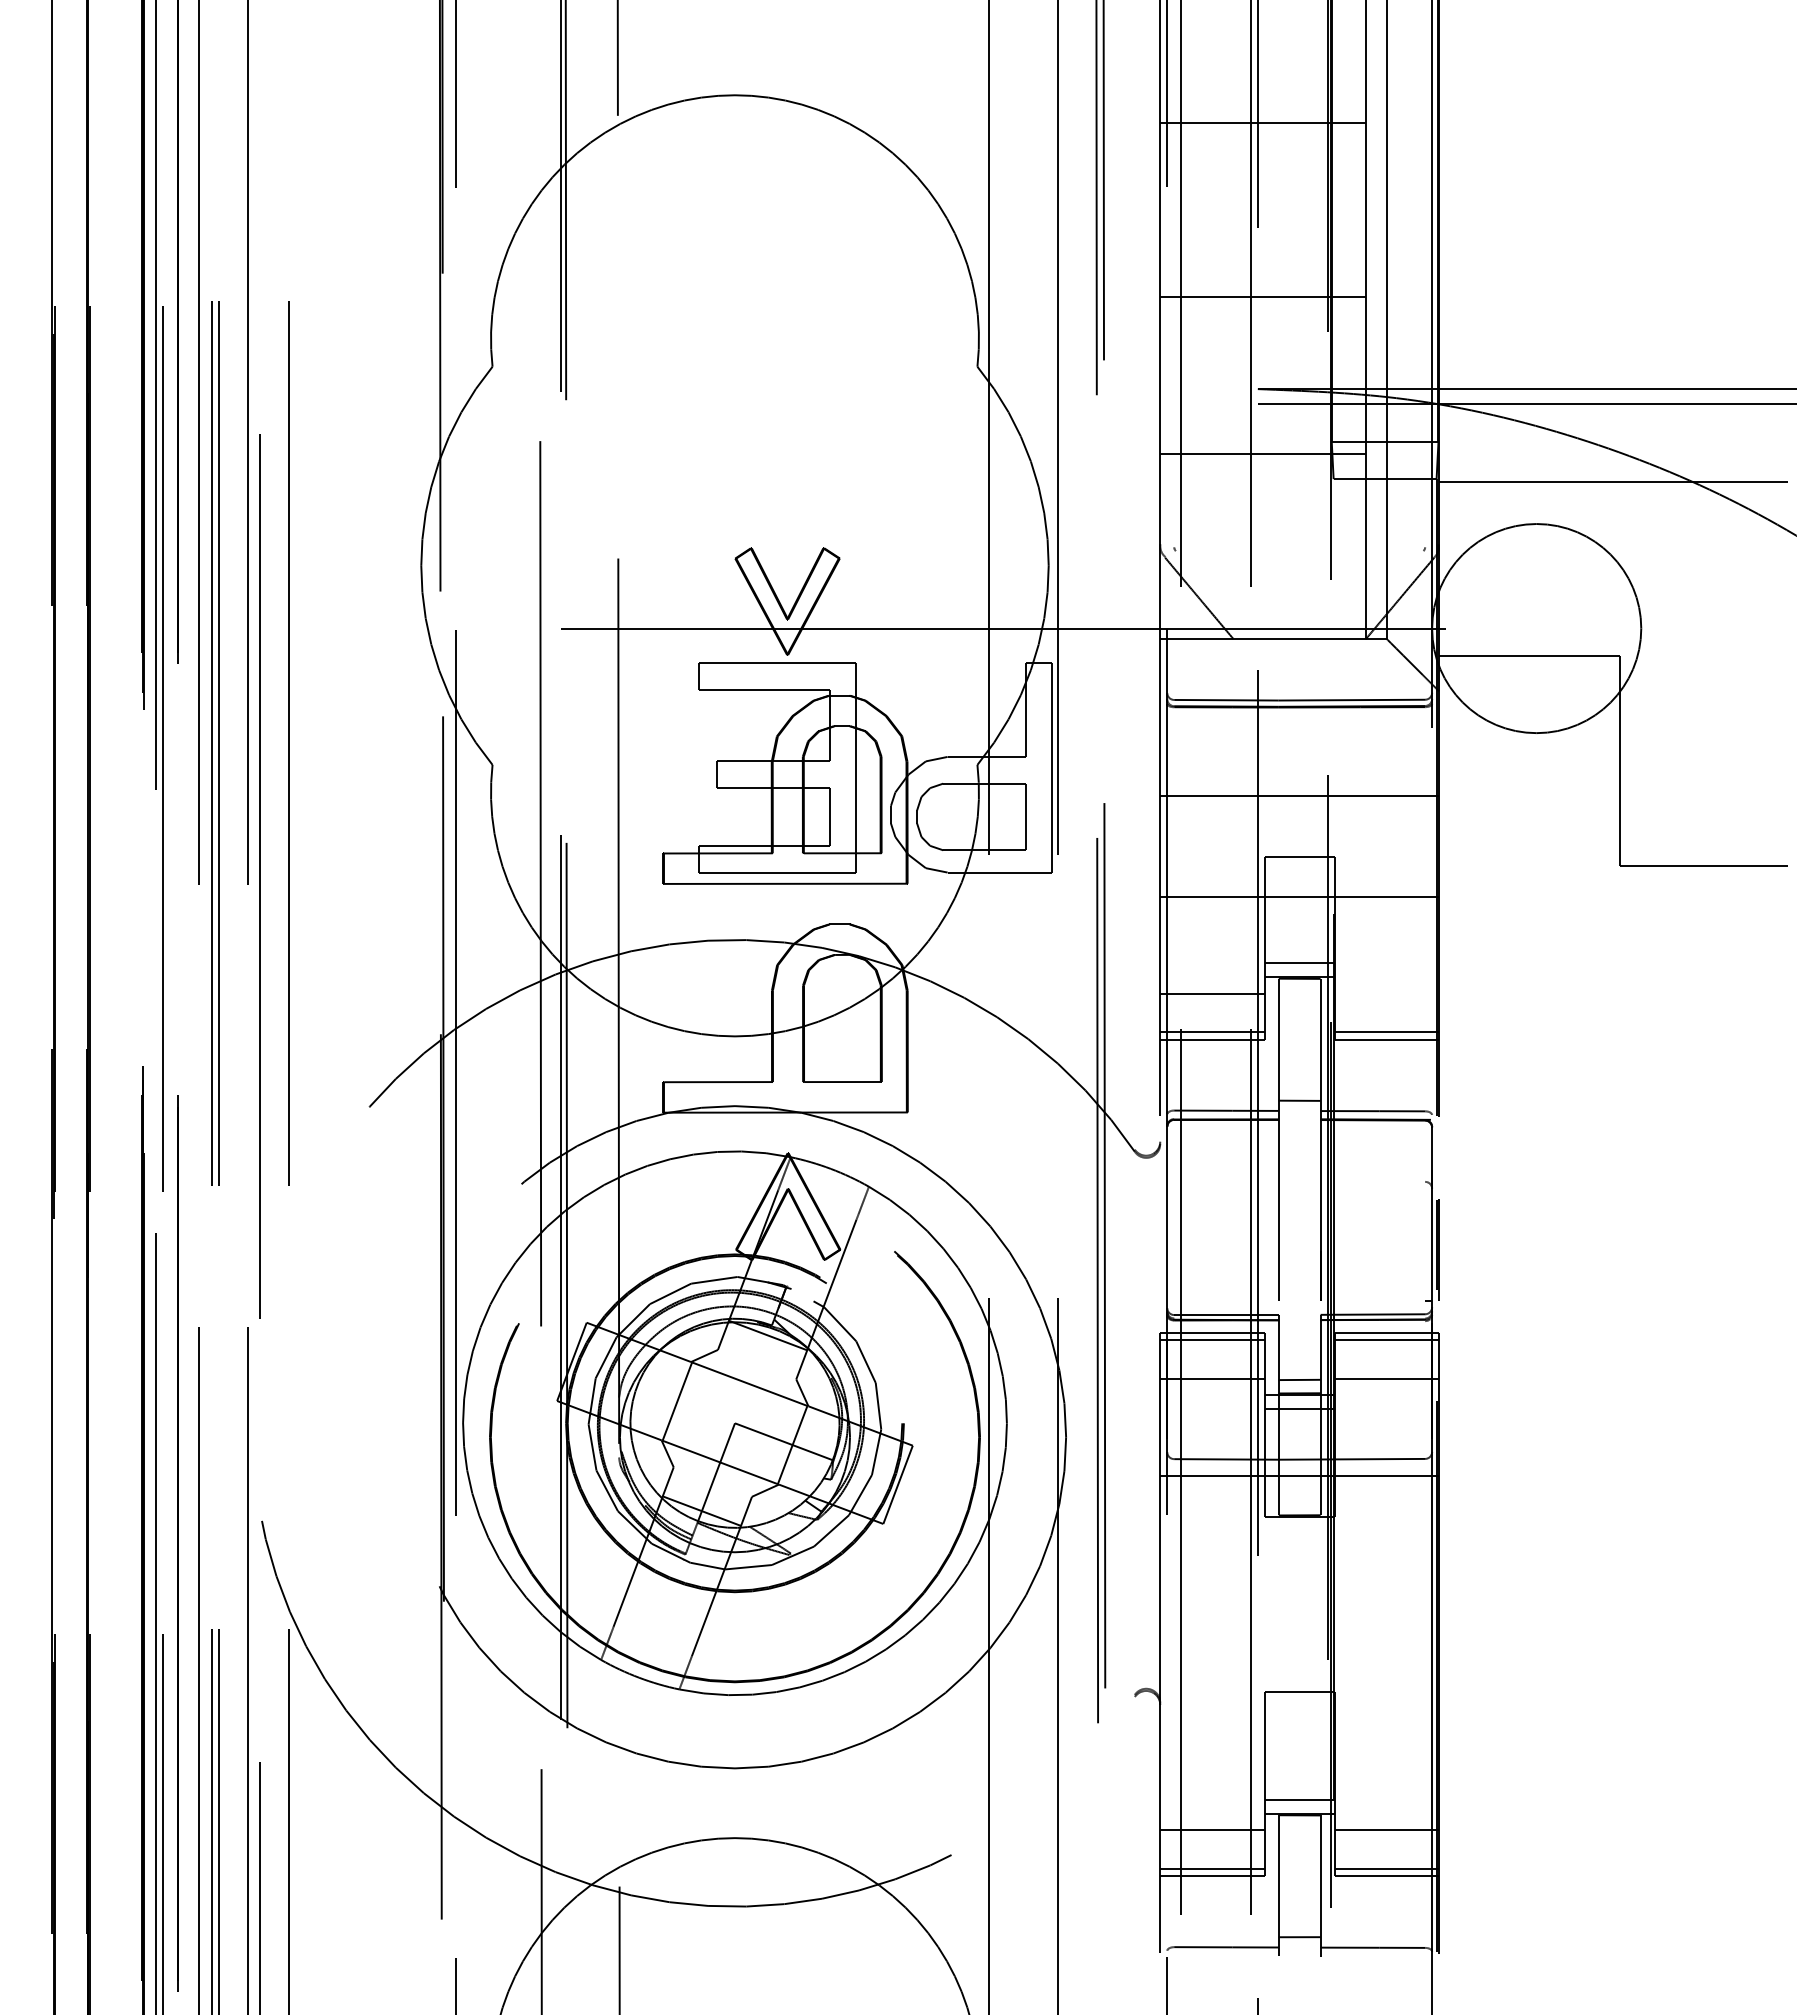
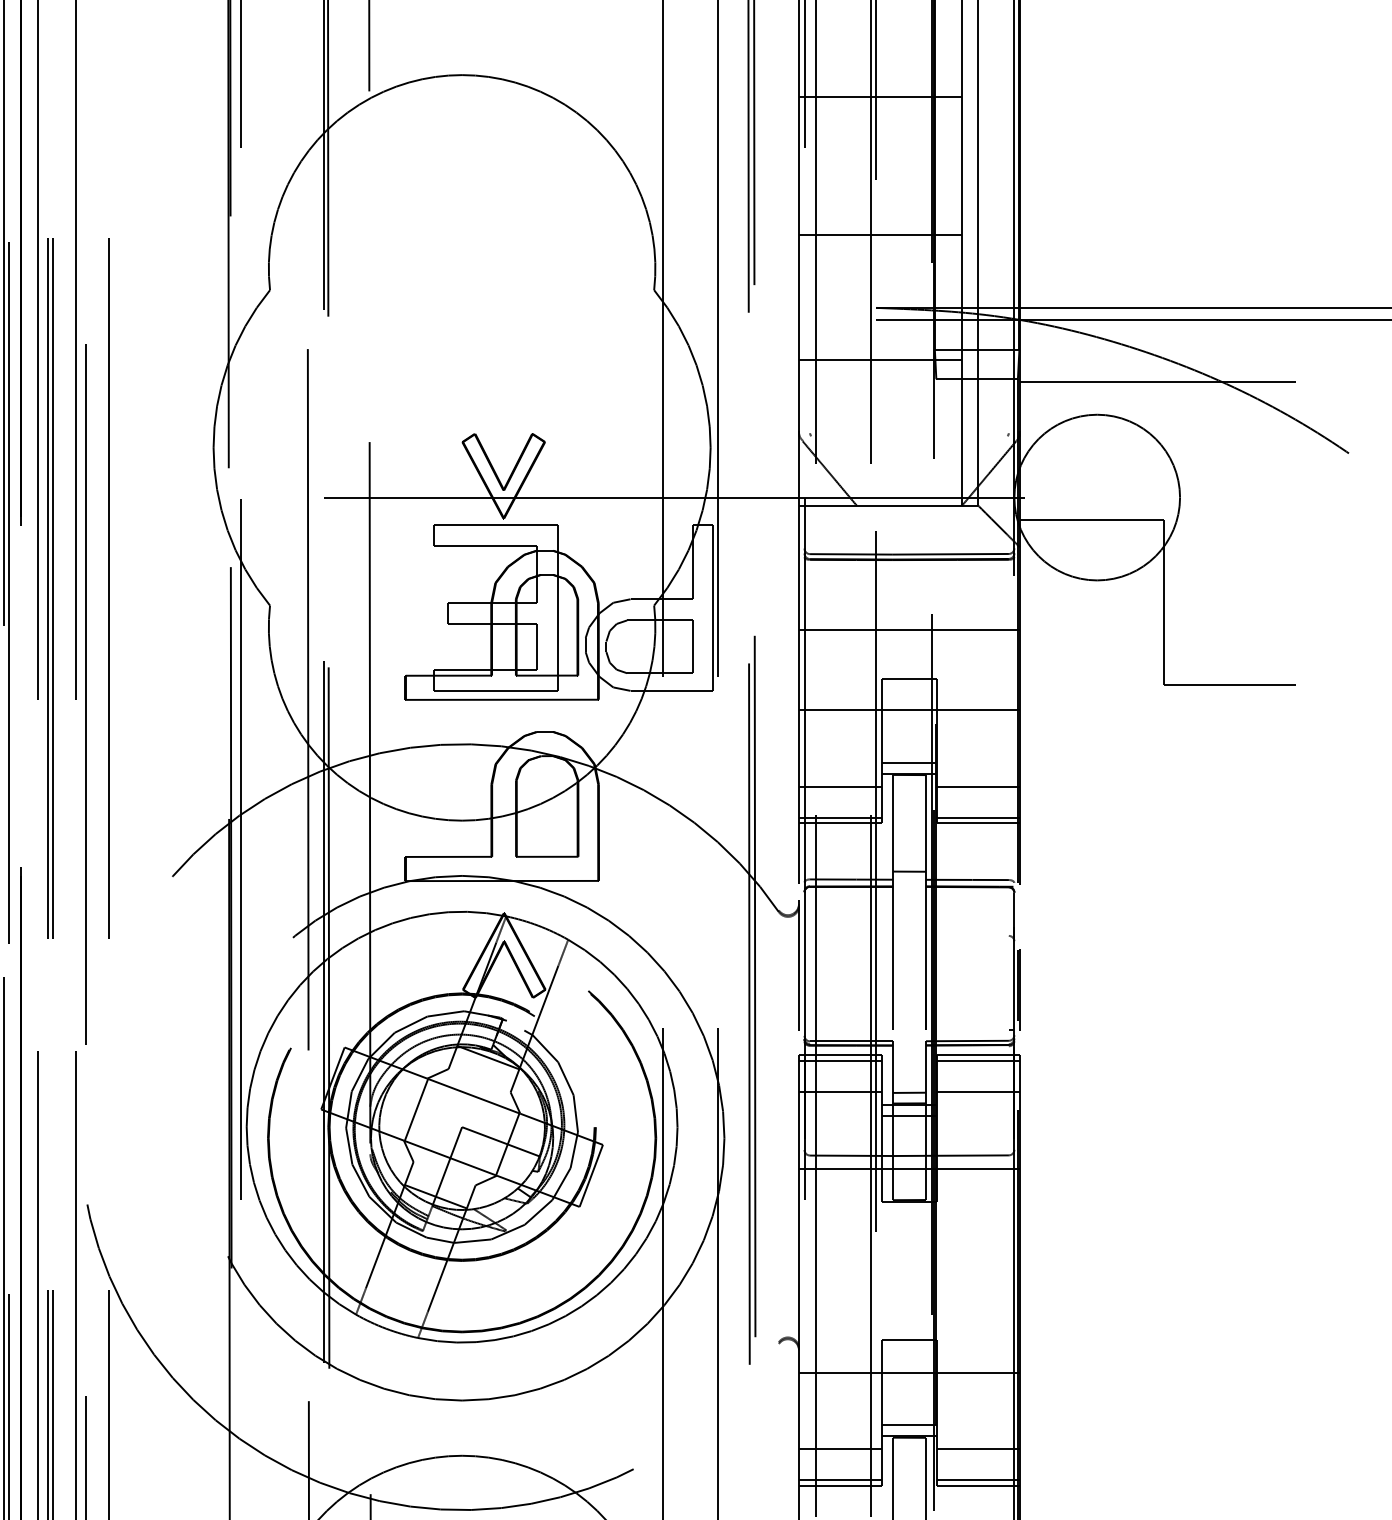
line: (1386, 993) -> (978, 786), added
line: (1160, 1218) -> (799, 964), added
line: (1299, 1733) -> (909, 1372), added

